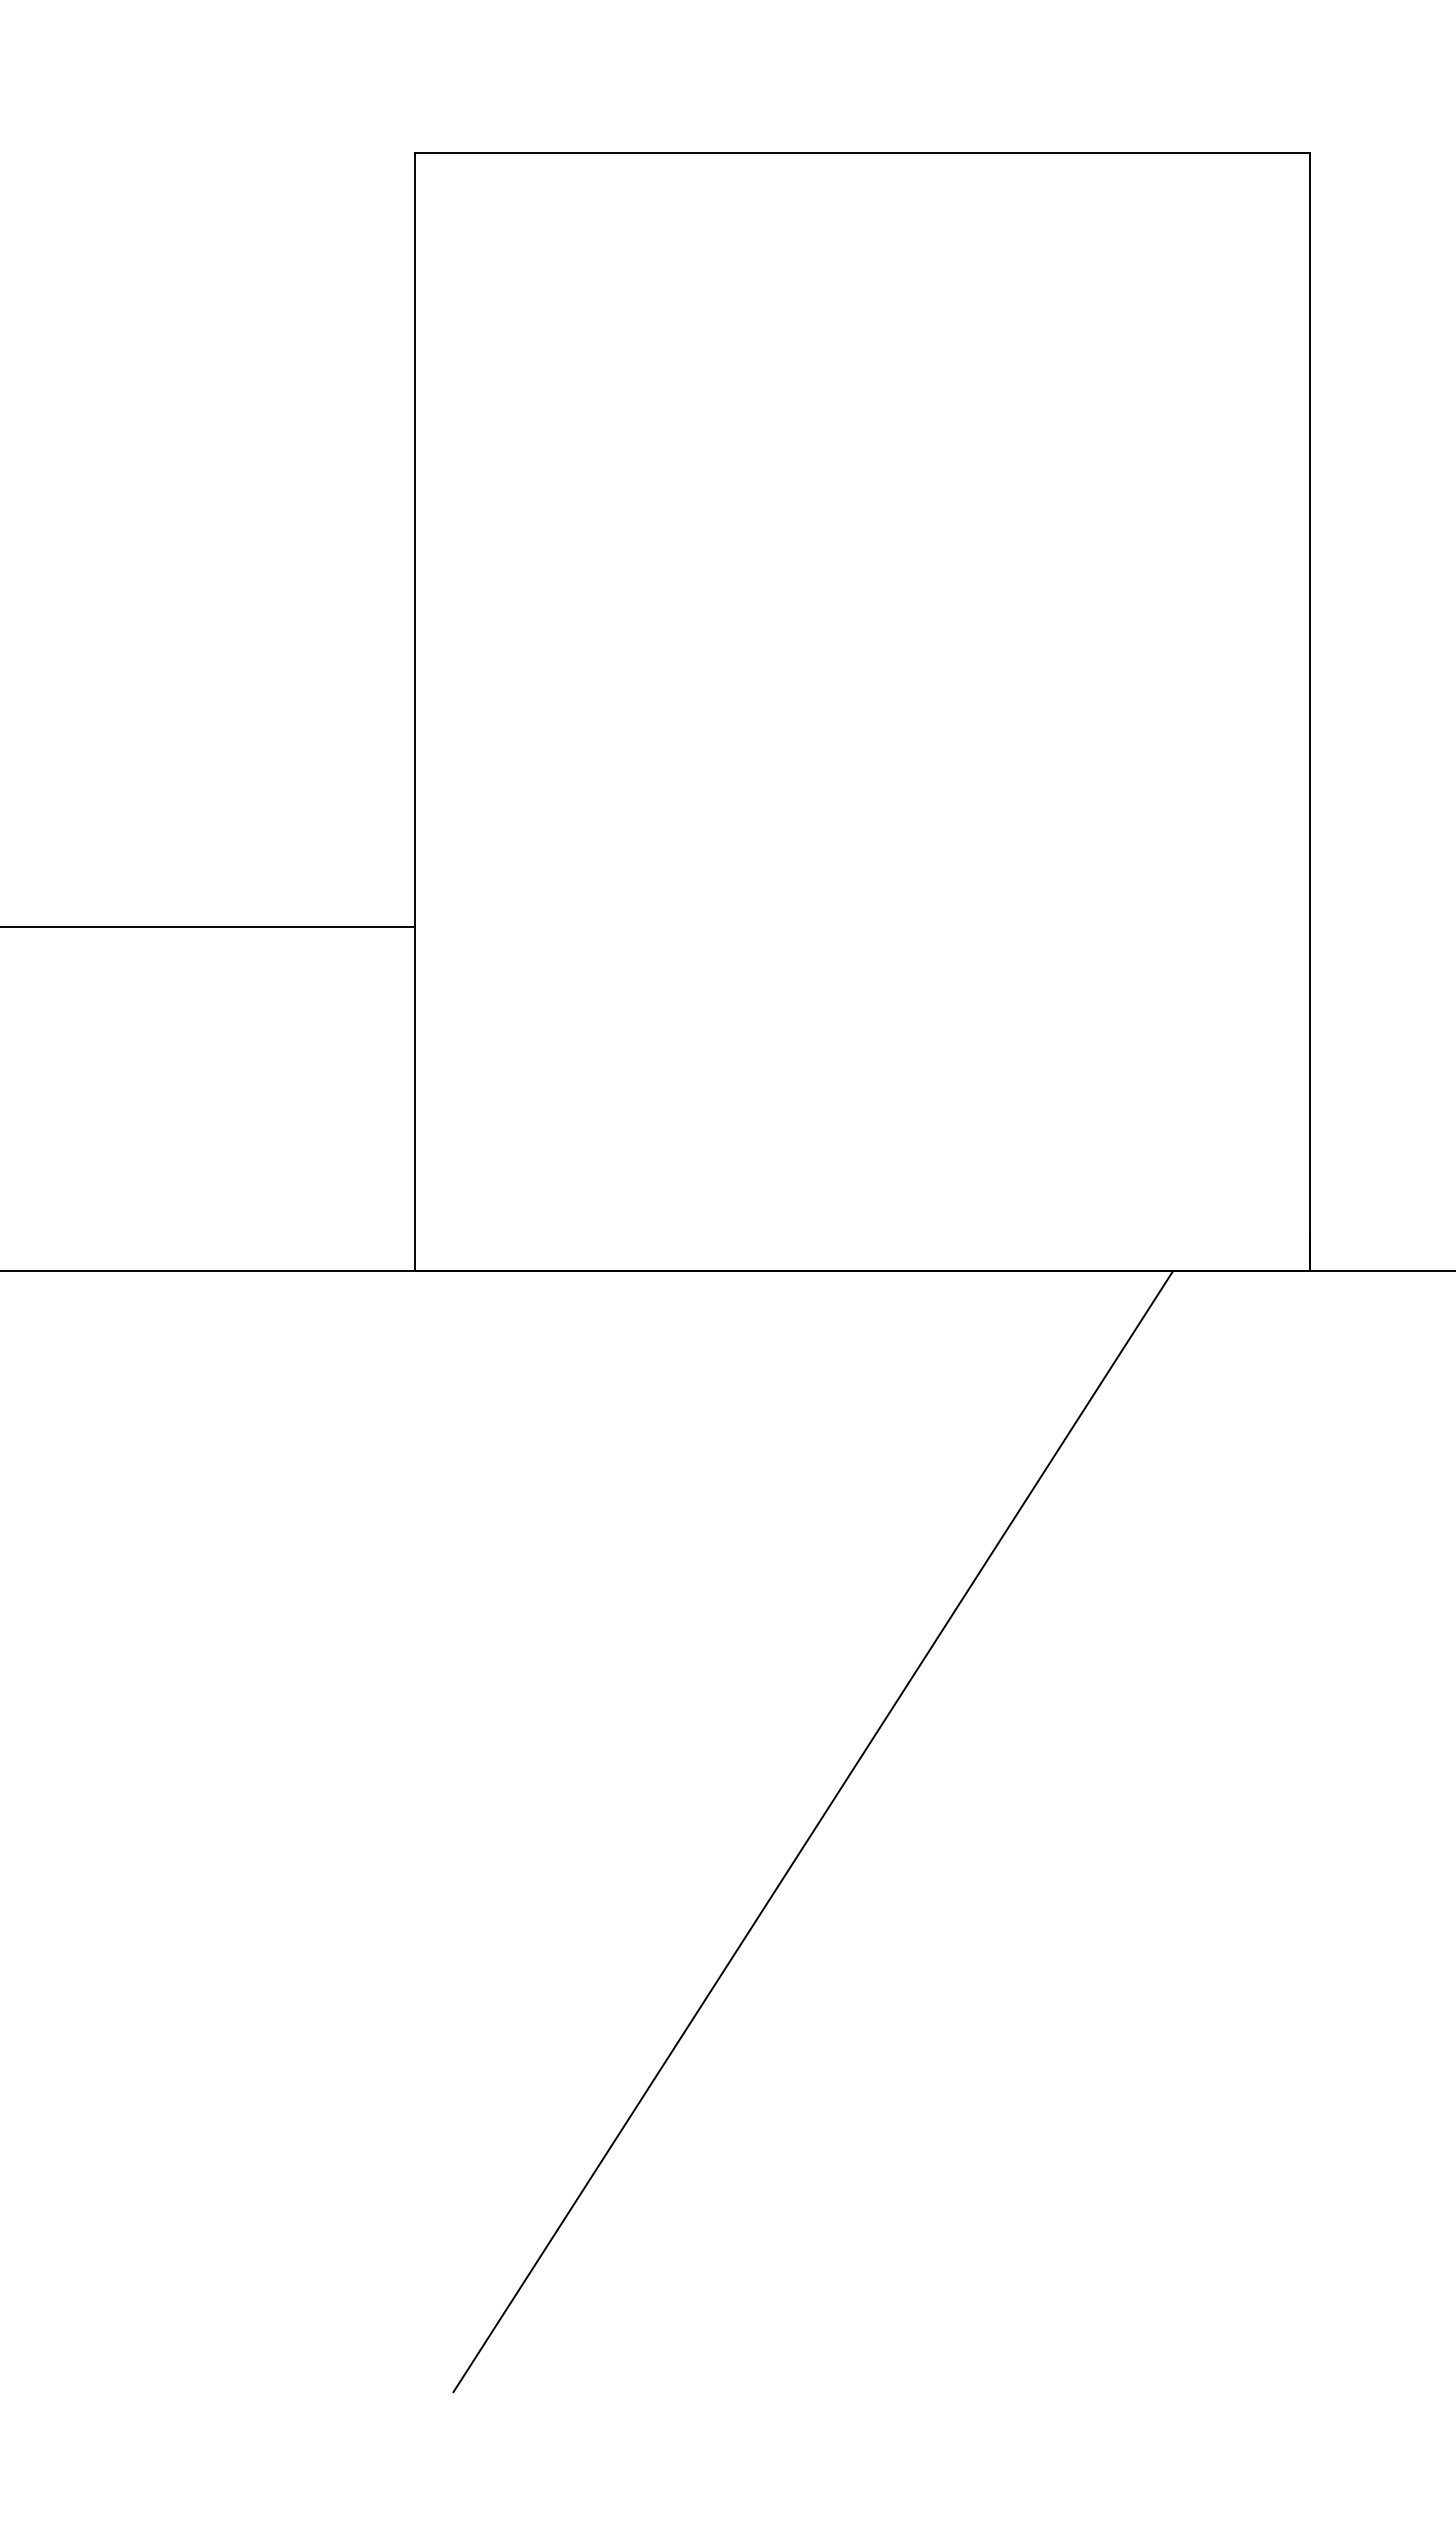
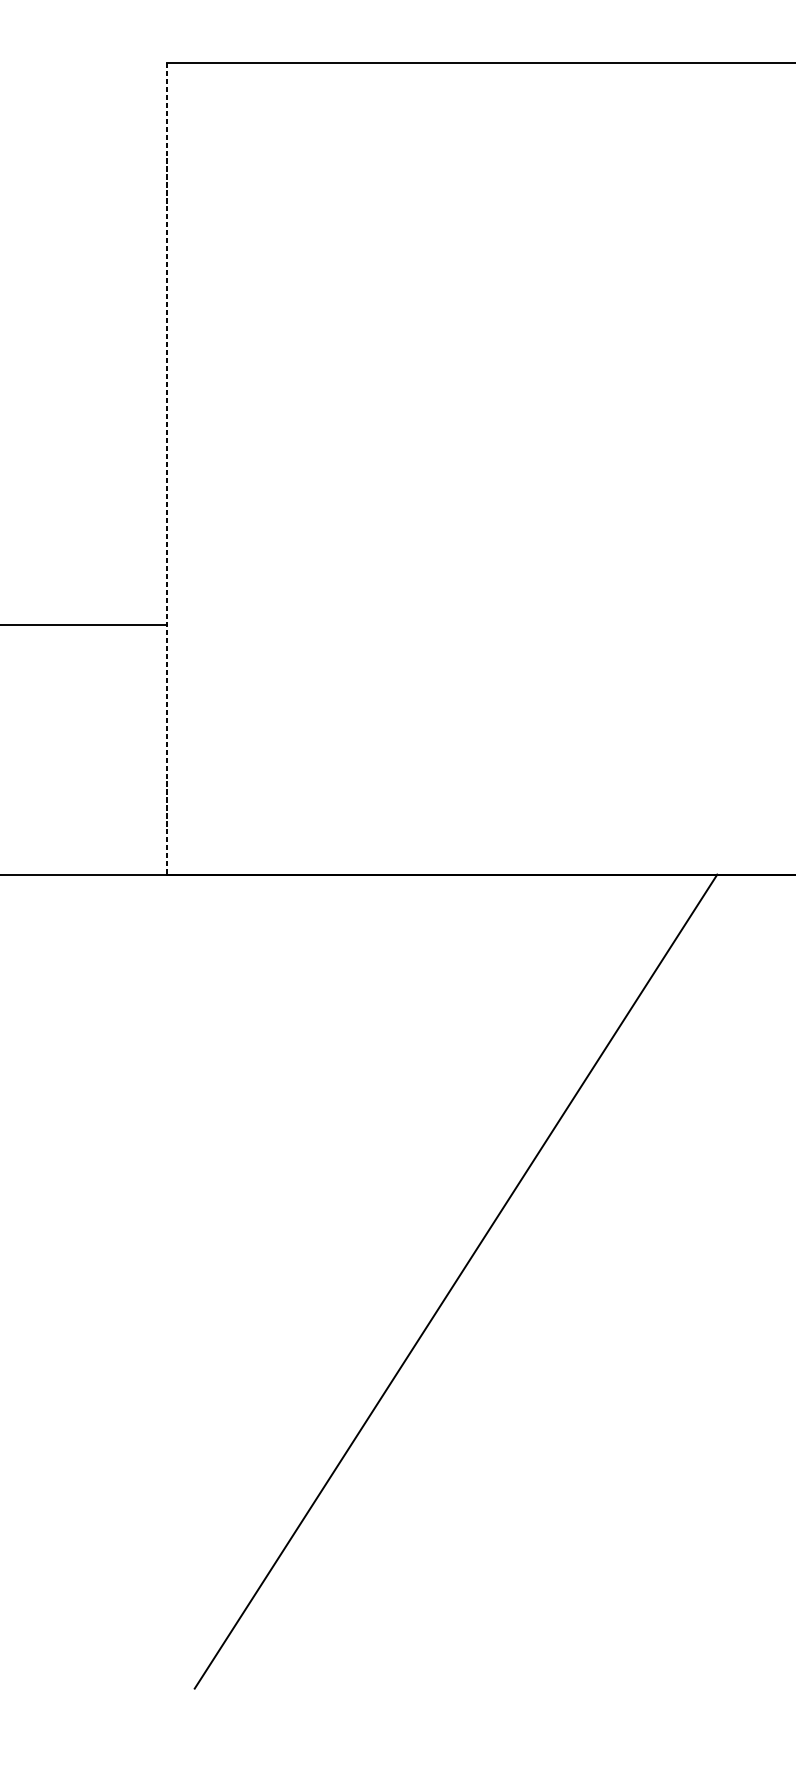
line: (414, 712) -> (166, 469), solid -> dashed

